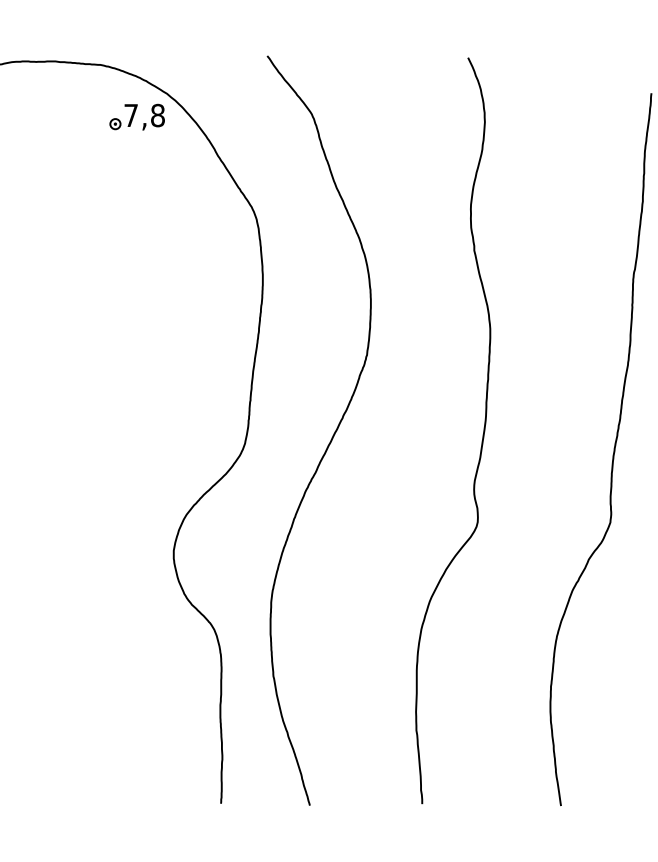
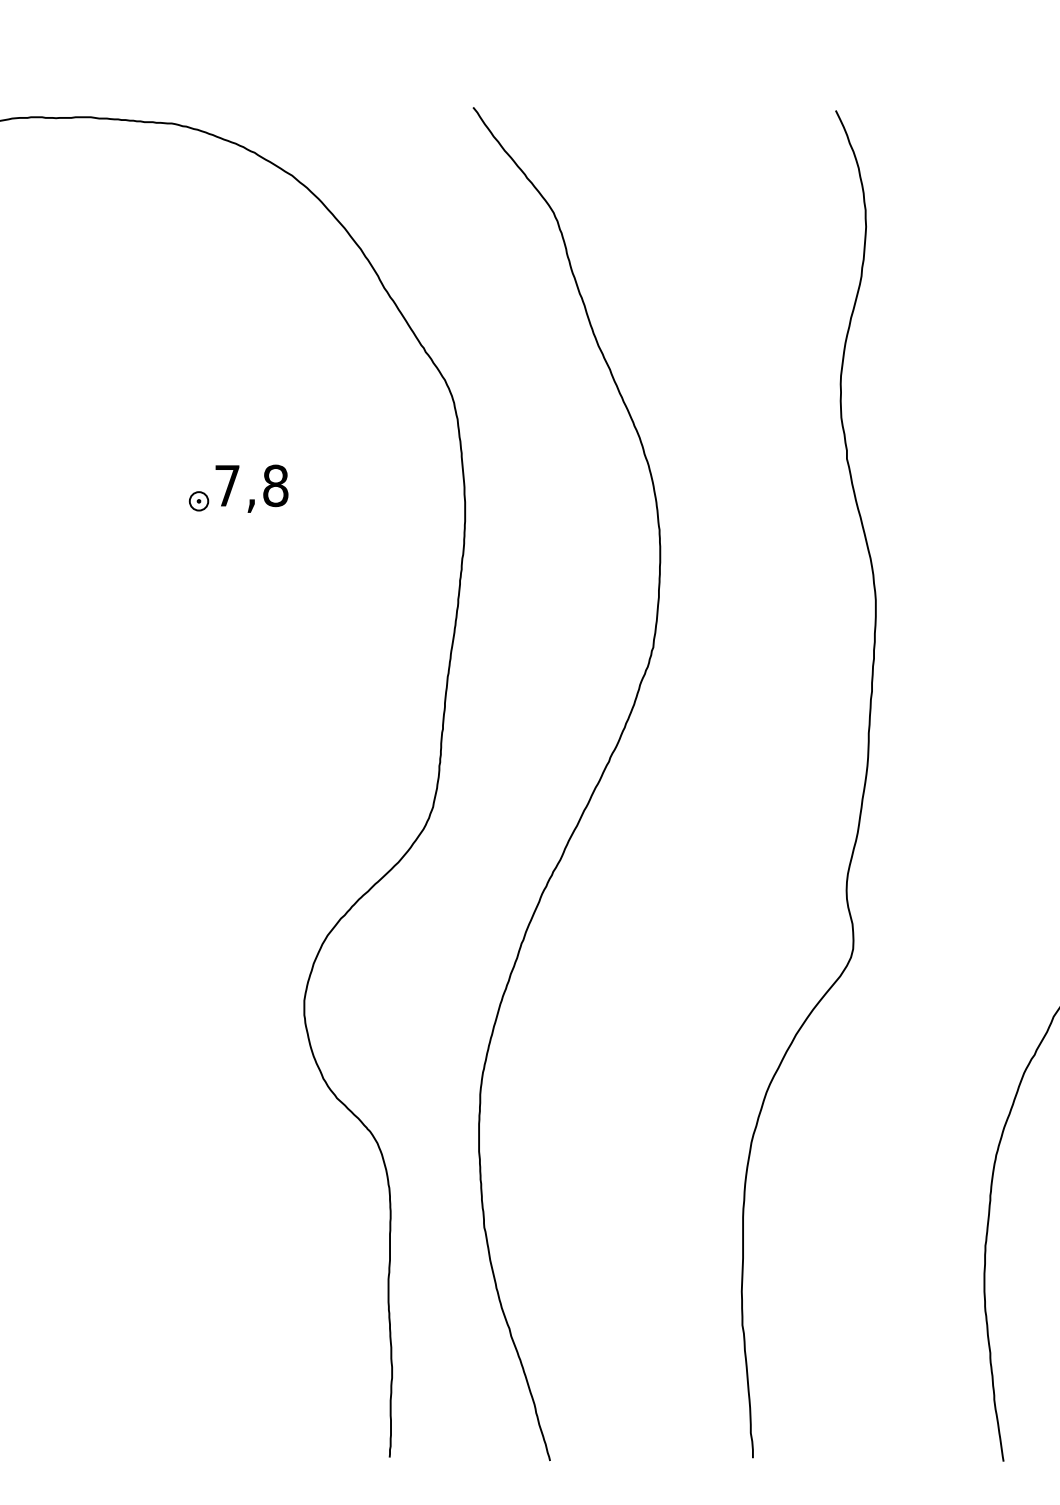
part: (136, 116) -> (237, 487), moved

